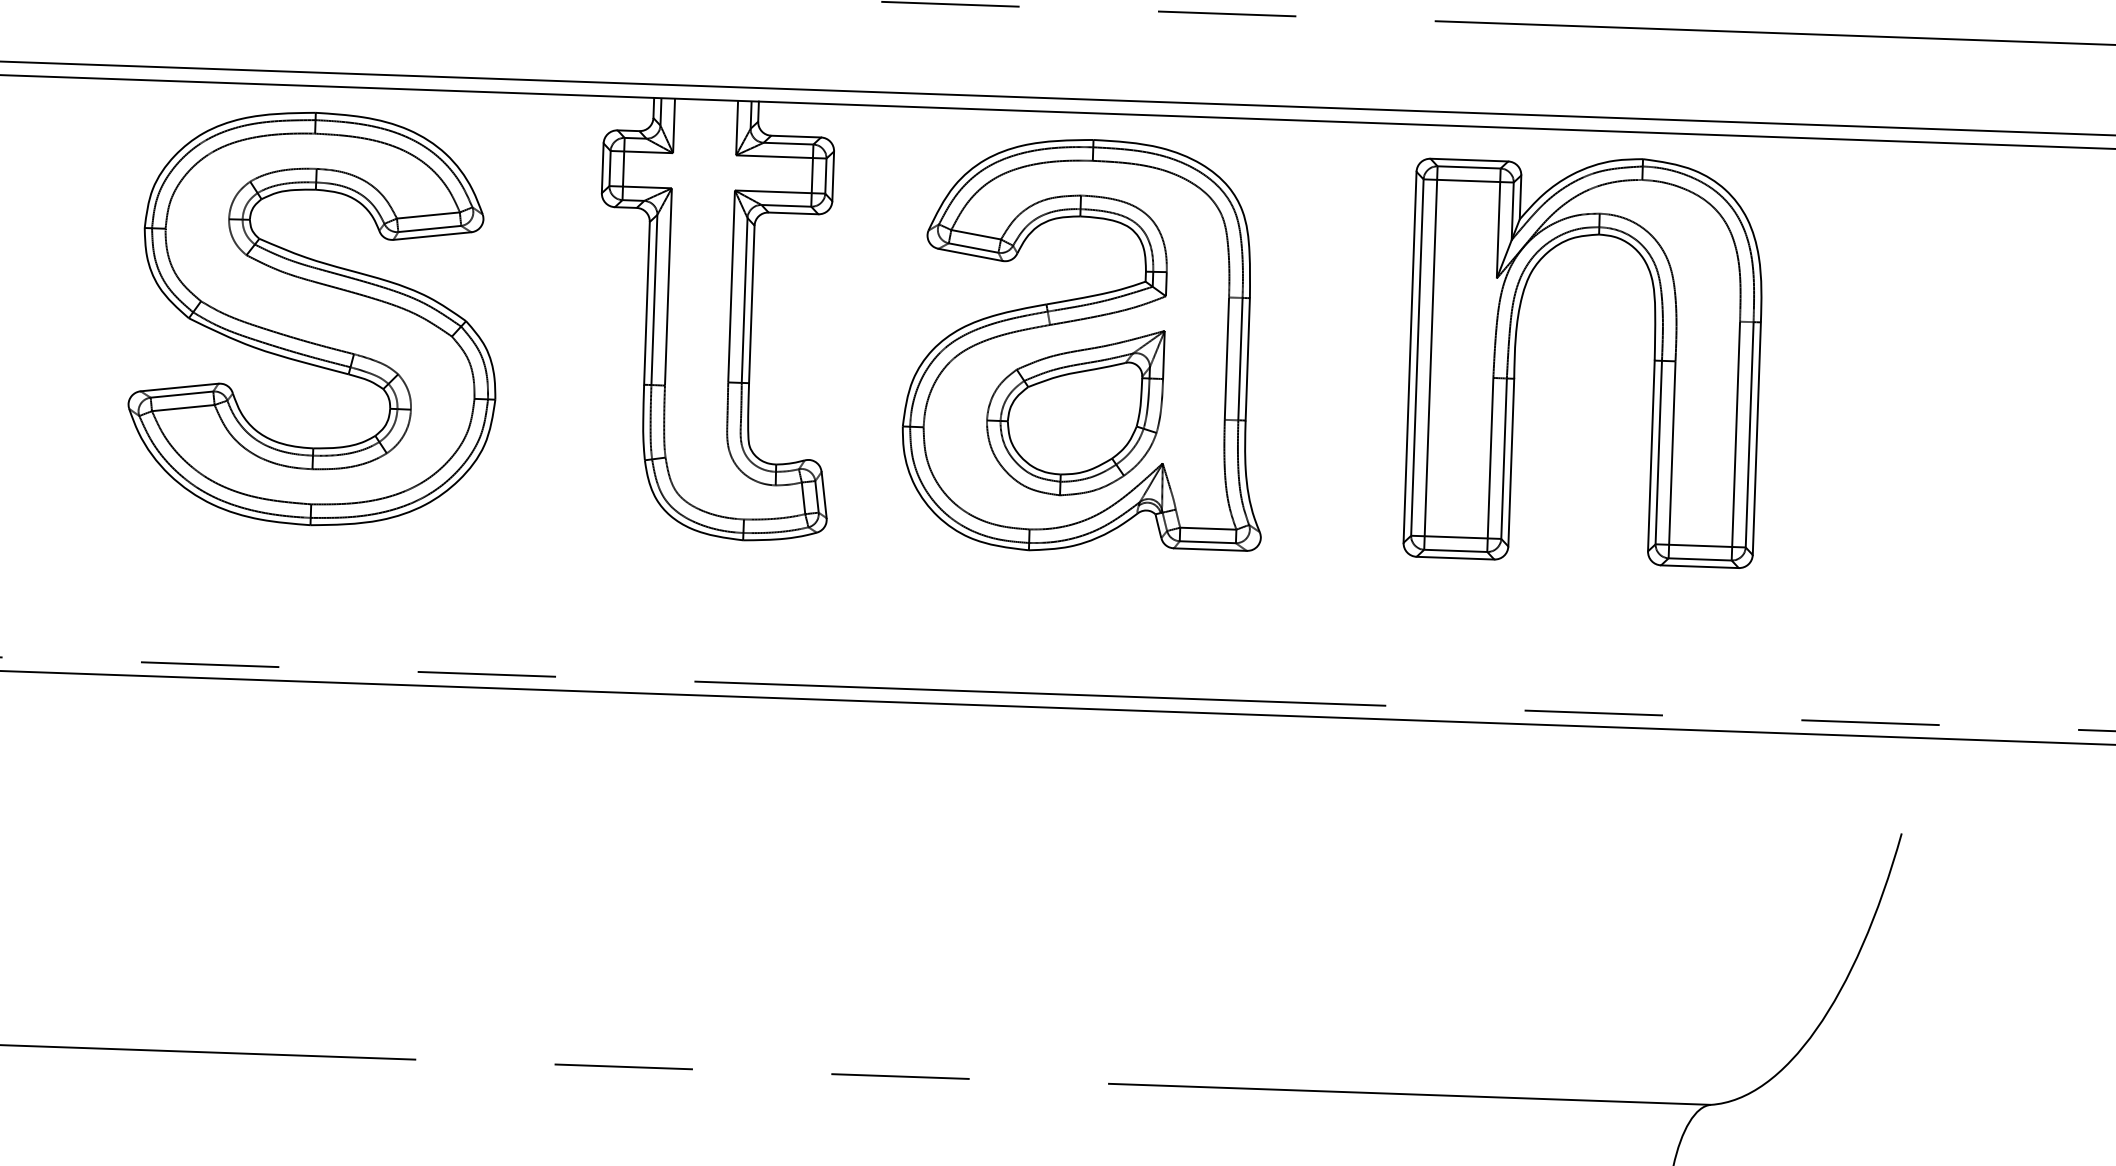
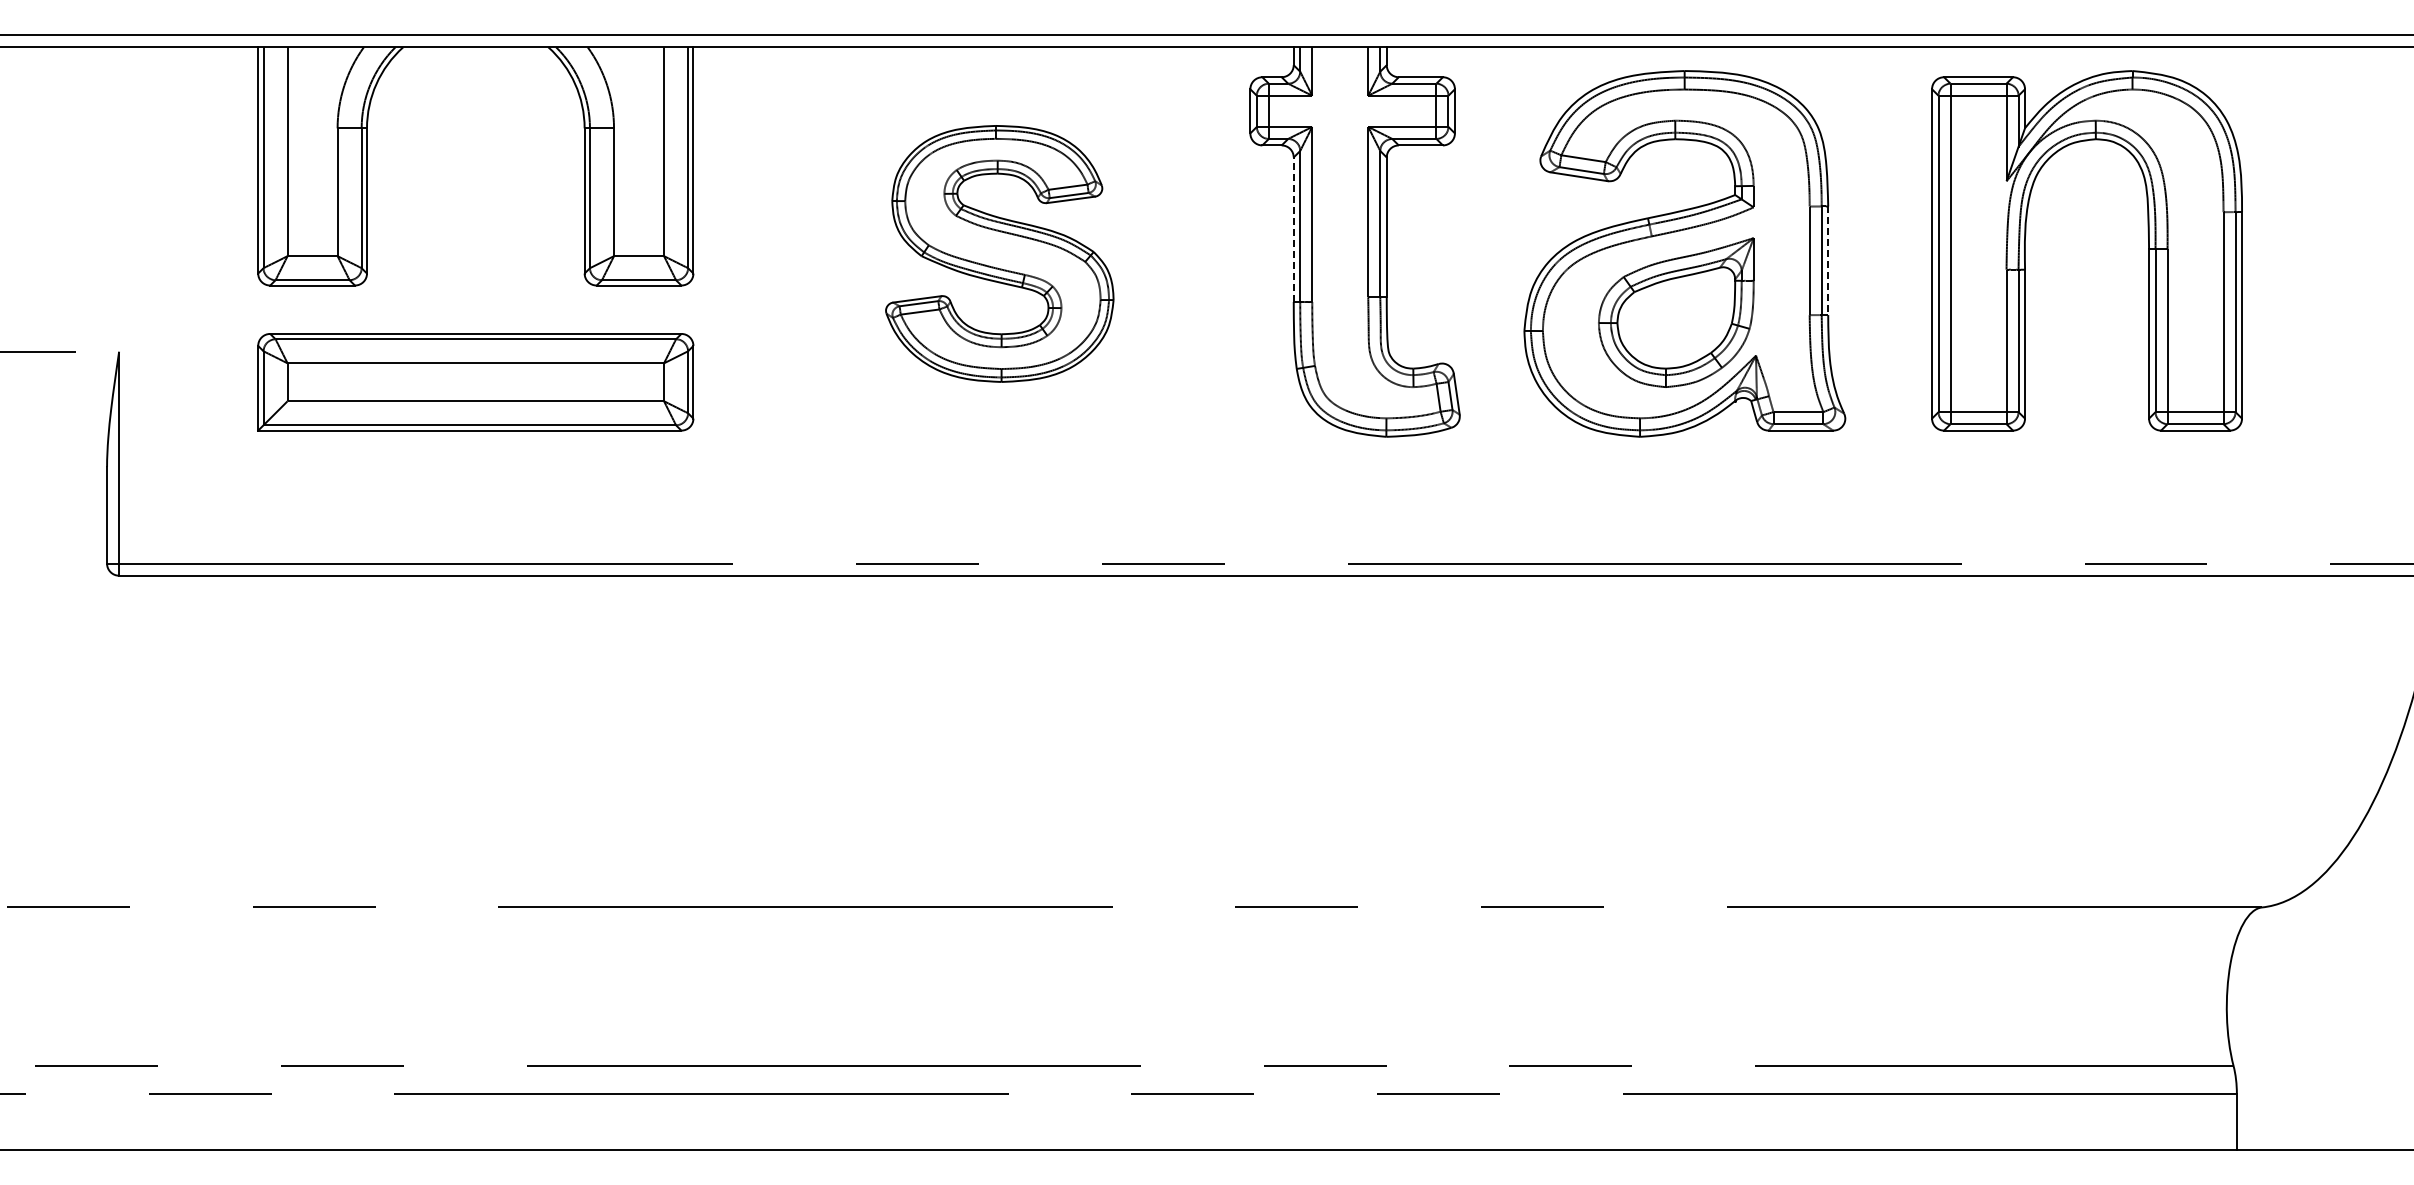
line: (646, 303) -> (1293, 229), solid -> dashed
part: (314, 318) -> (999, 253), size x0.7
part: (1515, 357) -> (2025, 250), moved
line: (1248, 360) -> (1828, 261), solid -> dashed

